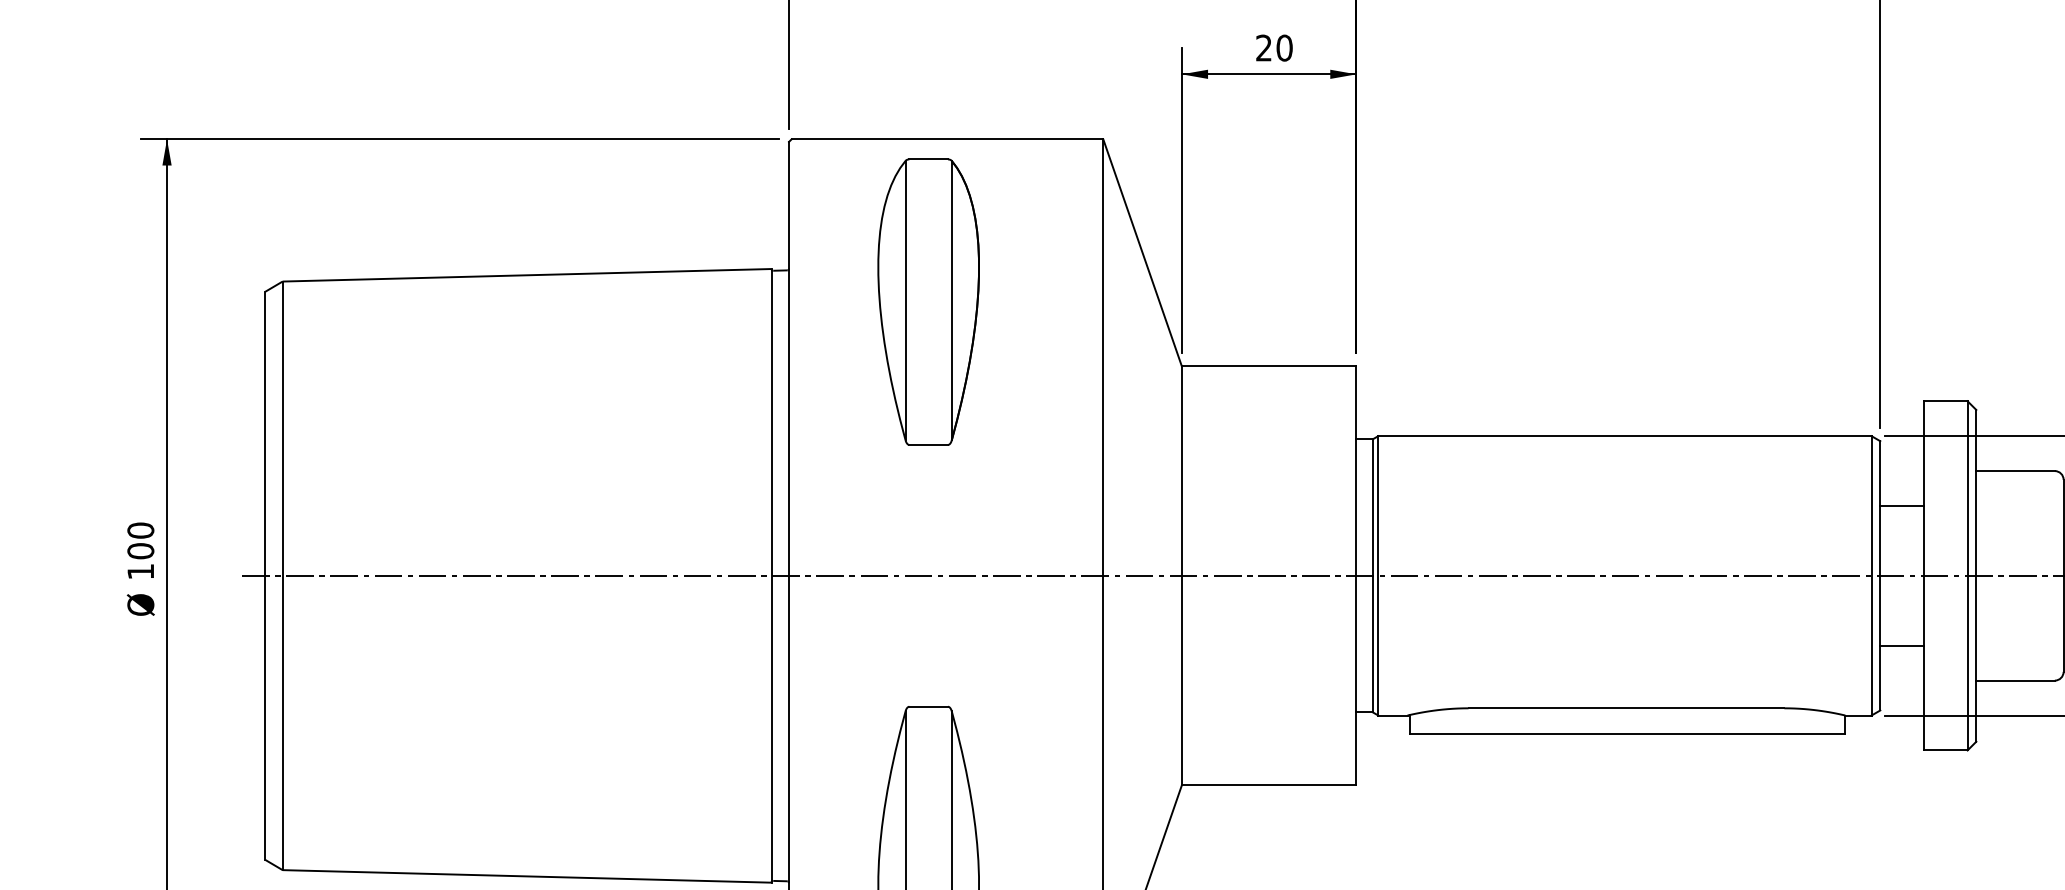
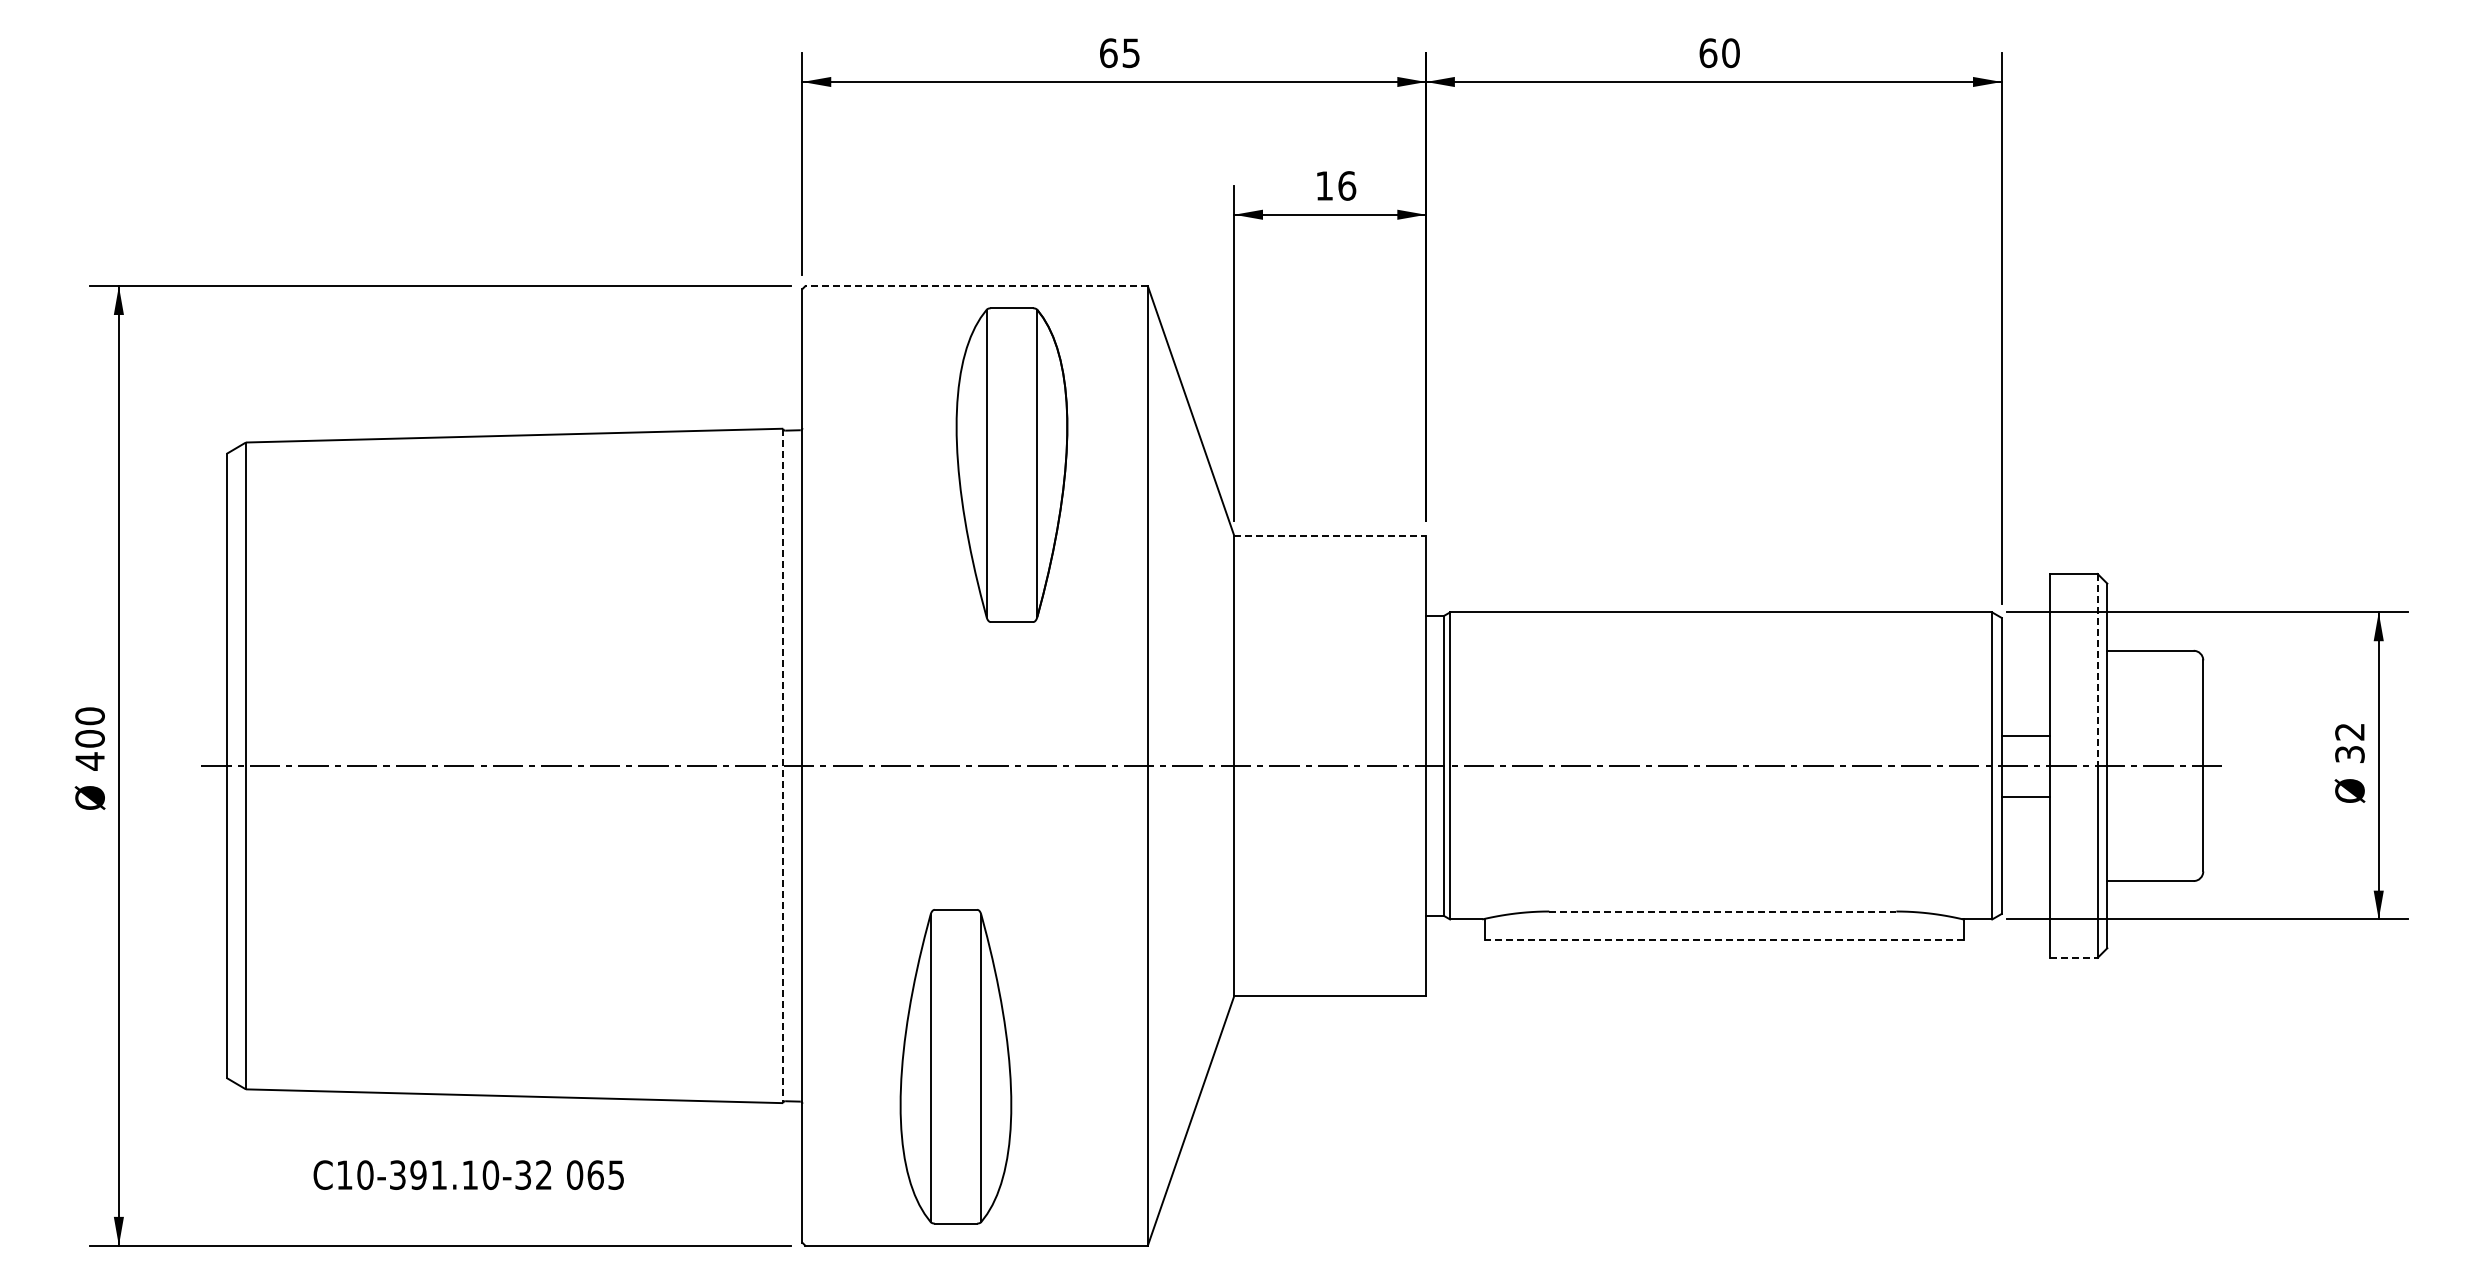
text: (1274, 47) -> (1336, 185), 20 -> 16
line: (947, 139) -> (976, 286), solid -> dashed
part: (928, 301) -> (1011, 464), moved
line: (1269, 366) -> (1330, 535), solid -> dashed
line: (1967, 488) -> (2097, 669), solid -> dashed
line: (1901, 506) -> (2025, 736), moved
text: (140, 571) -> (89, 761), 100 -> 400
line: (771, 576) -> (783, 766), solid -> dashed
line: (1901, 645) -> (2025, 796), moved
line: (1626, 708) -> (1722, 911), solid -> dashed
line: (1627, 733) -> (1723, 939), solid -> dashed
line: (1945, 750) -> (2073, 957), solid -> dashed

